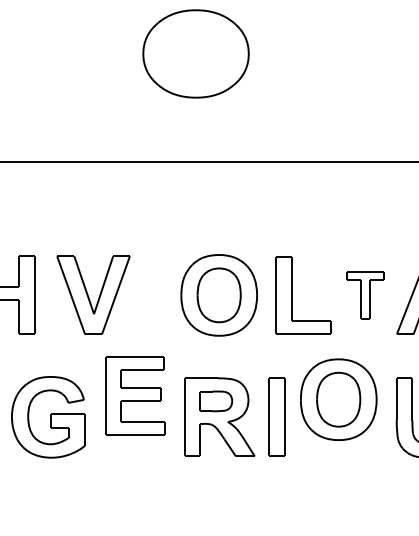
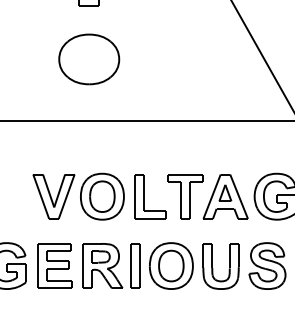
part: (92, 294) -> (53, 196), moved
part: (365, 294) -> (185, 196), size x1.67
part: (134, 395) -> (54, 265), moved
part: (338, 398) -> (171, 265), moved

